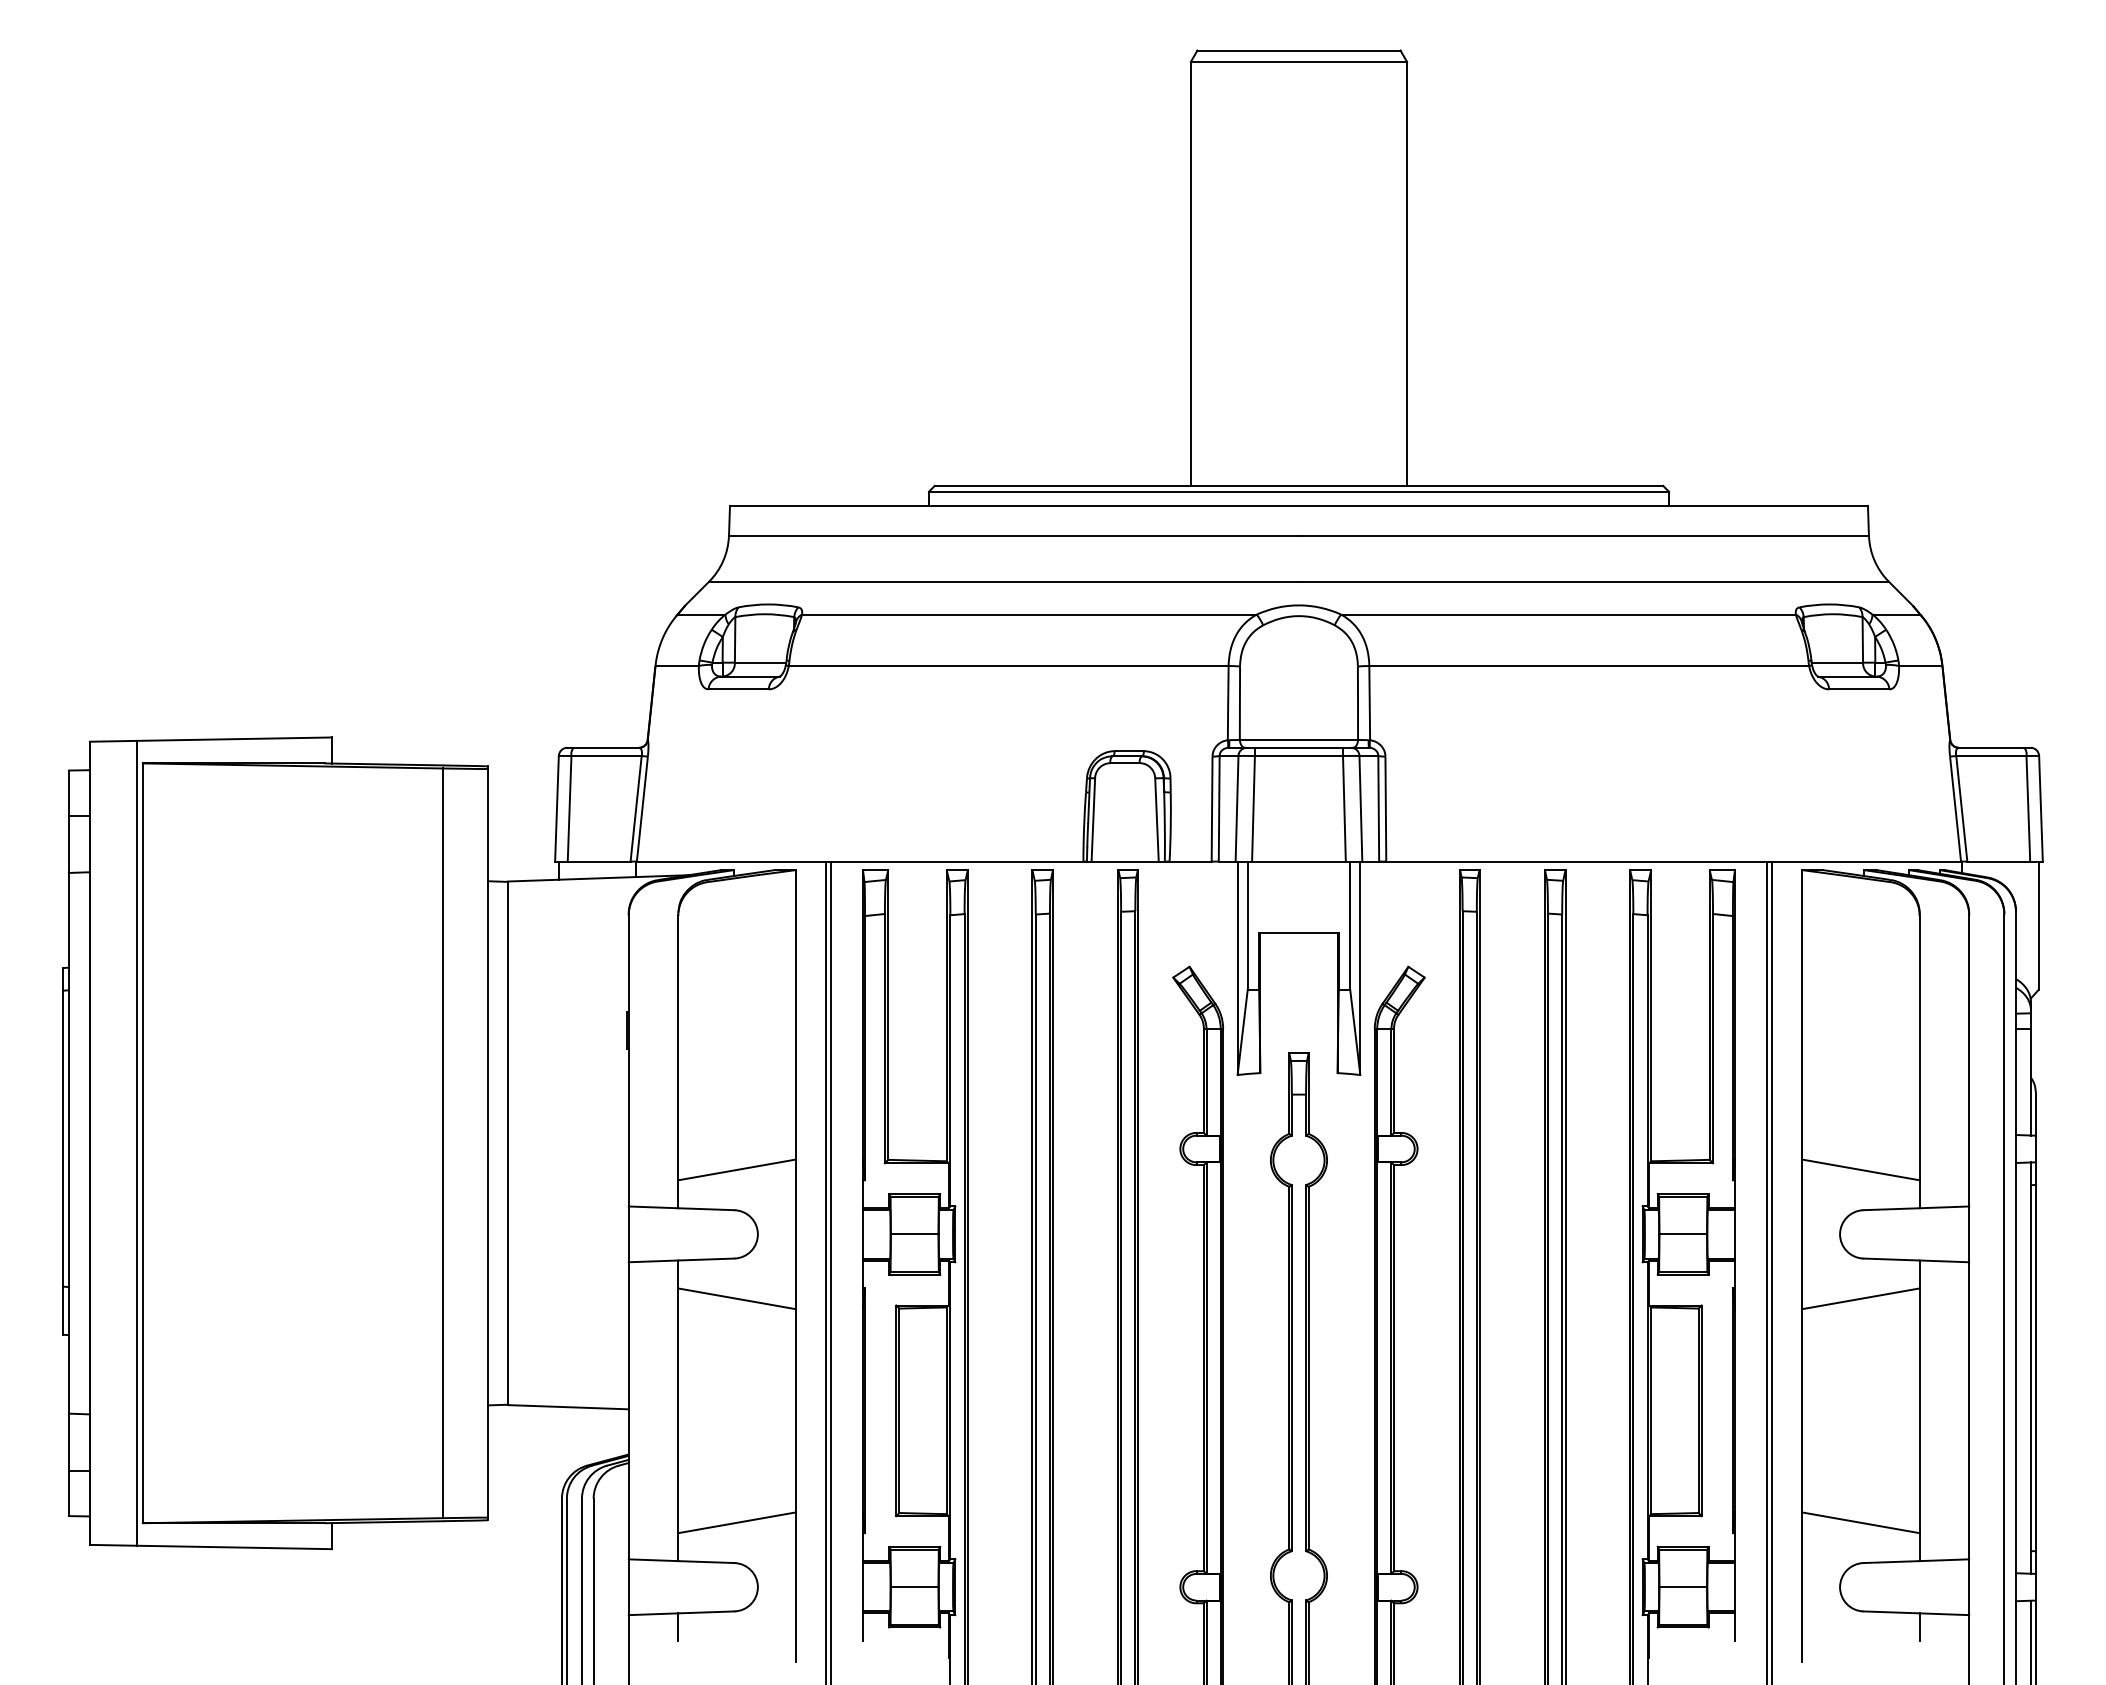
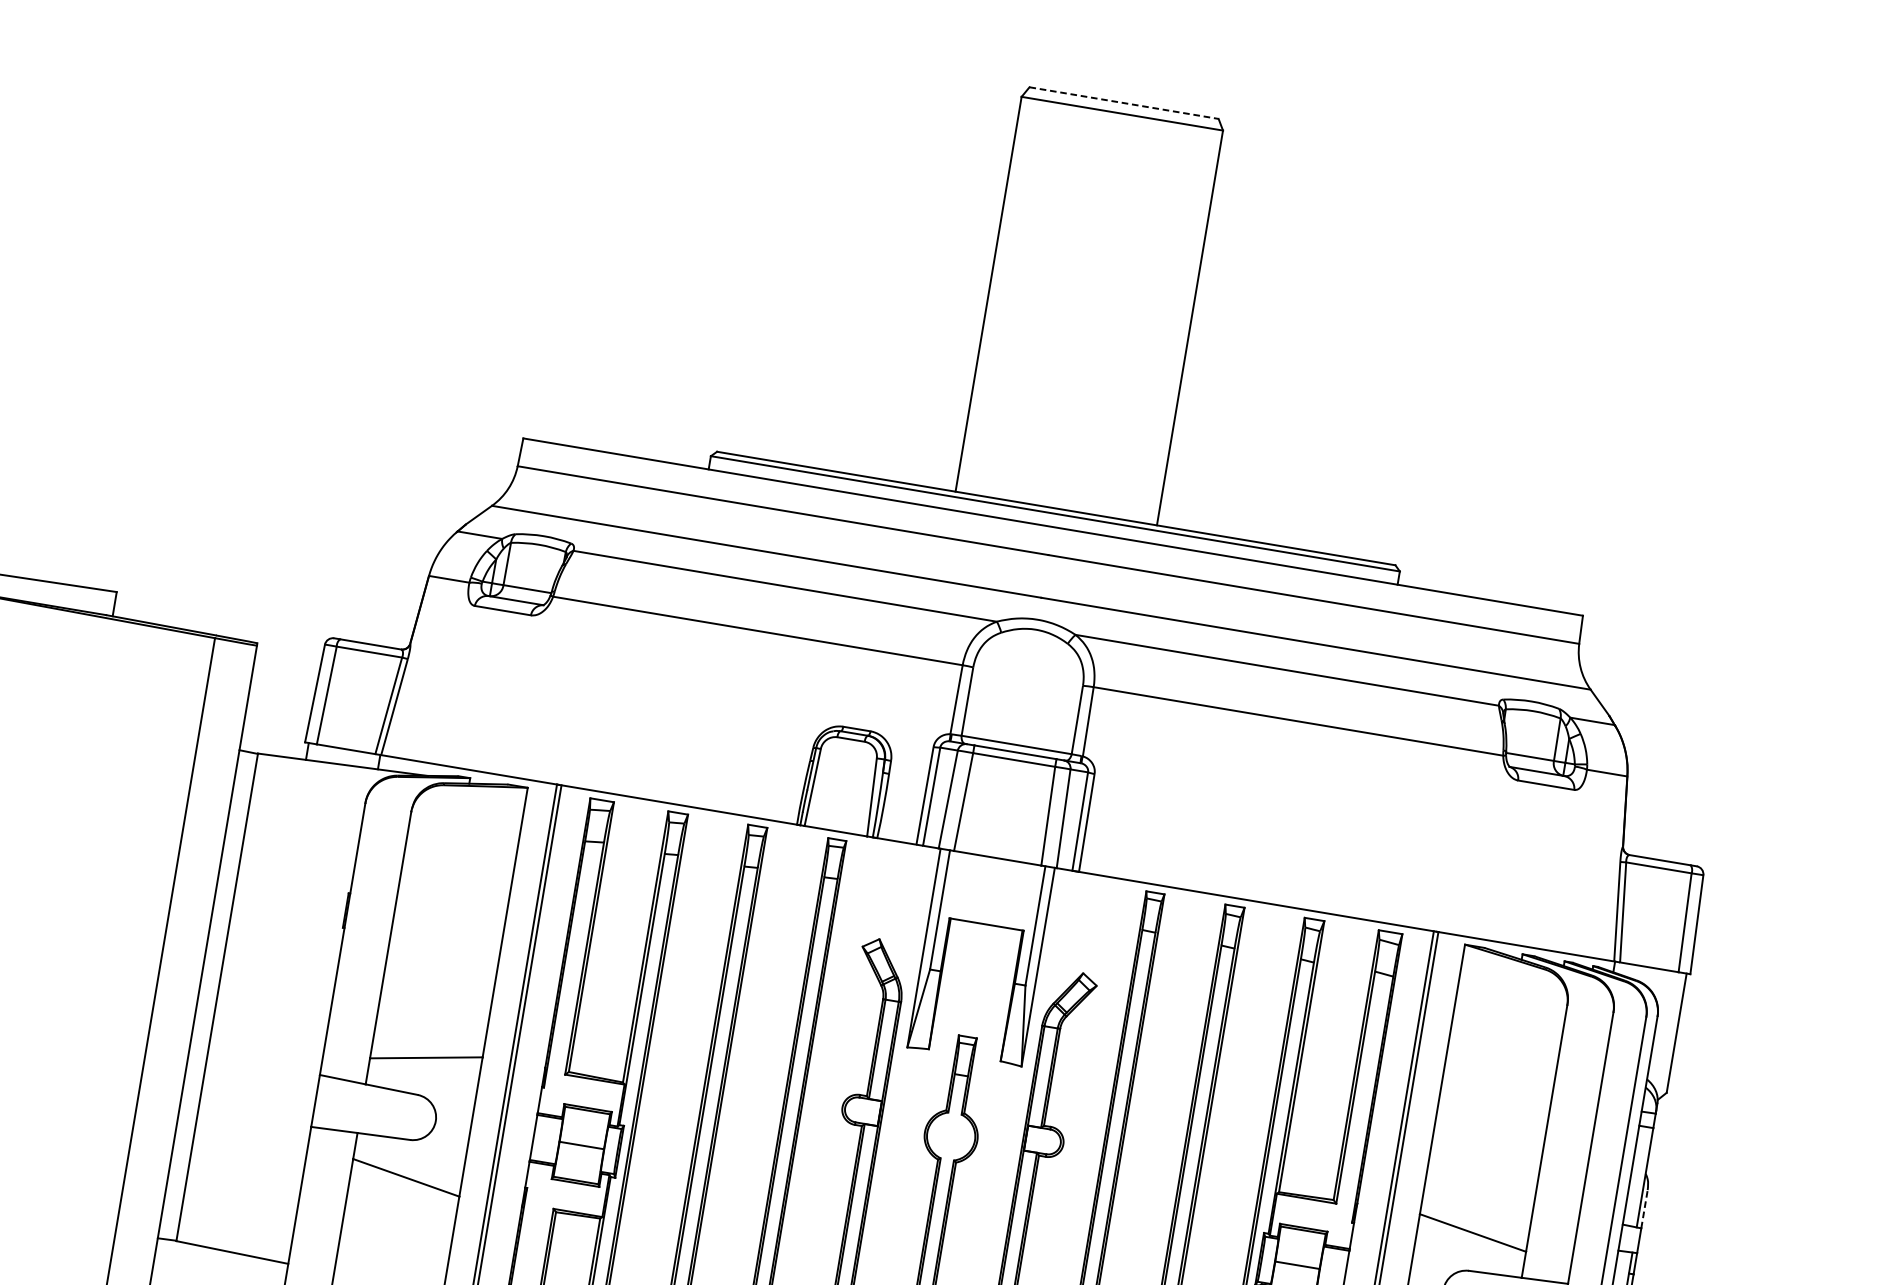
line: (1298, 50) -> (1123, 102), solid -> dashed
line: (2036, 1115) -> (1644, 1209), solid -> dashed

